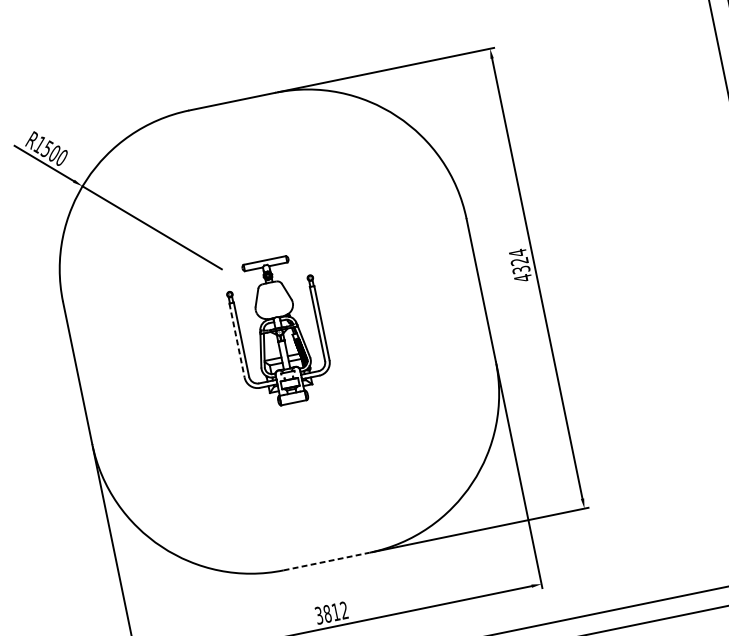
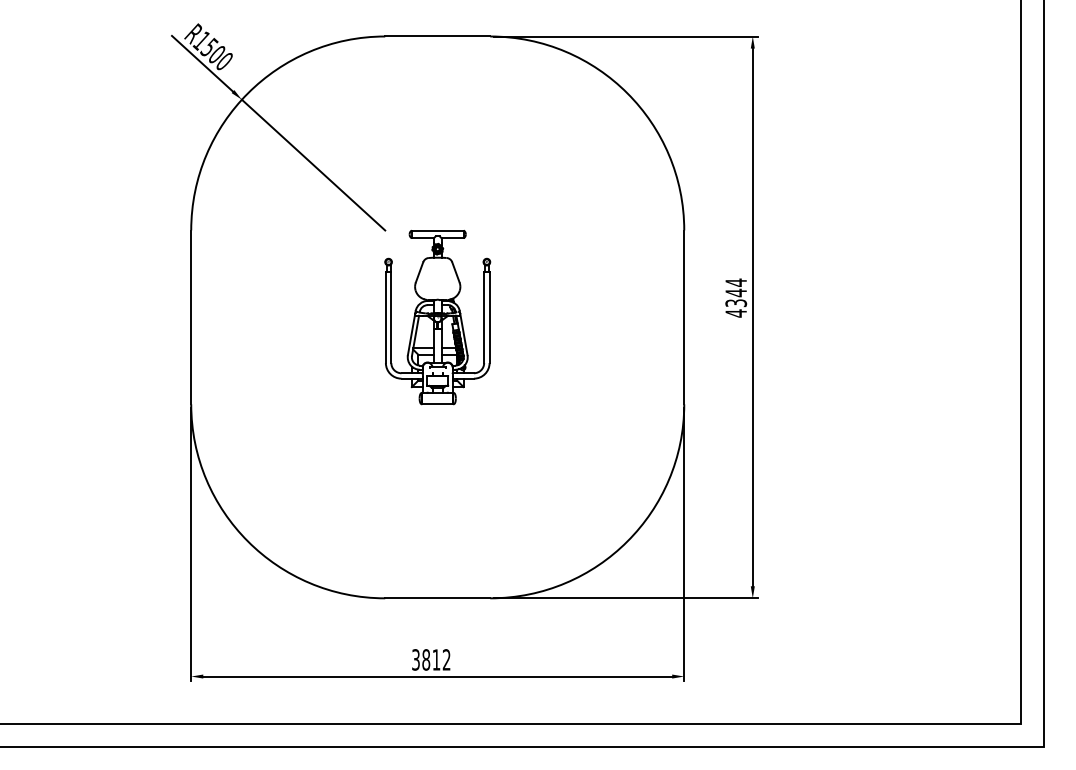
text: (518, 261) -> (735, 292), 4324 -> 4344
line: (236, 341) -> (385, 318), dashed -> solid
line: (326, 561) -> (437, 598), dashed -> solid

